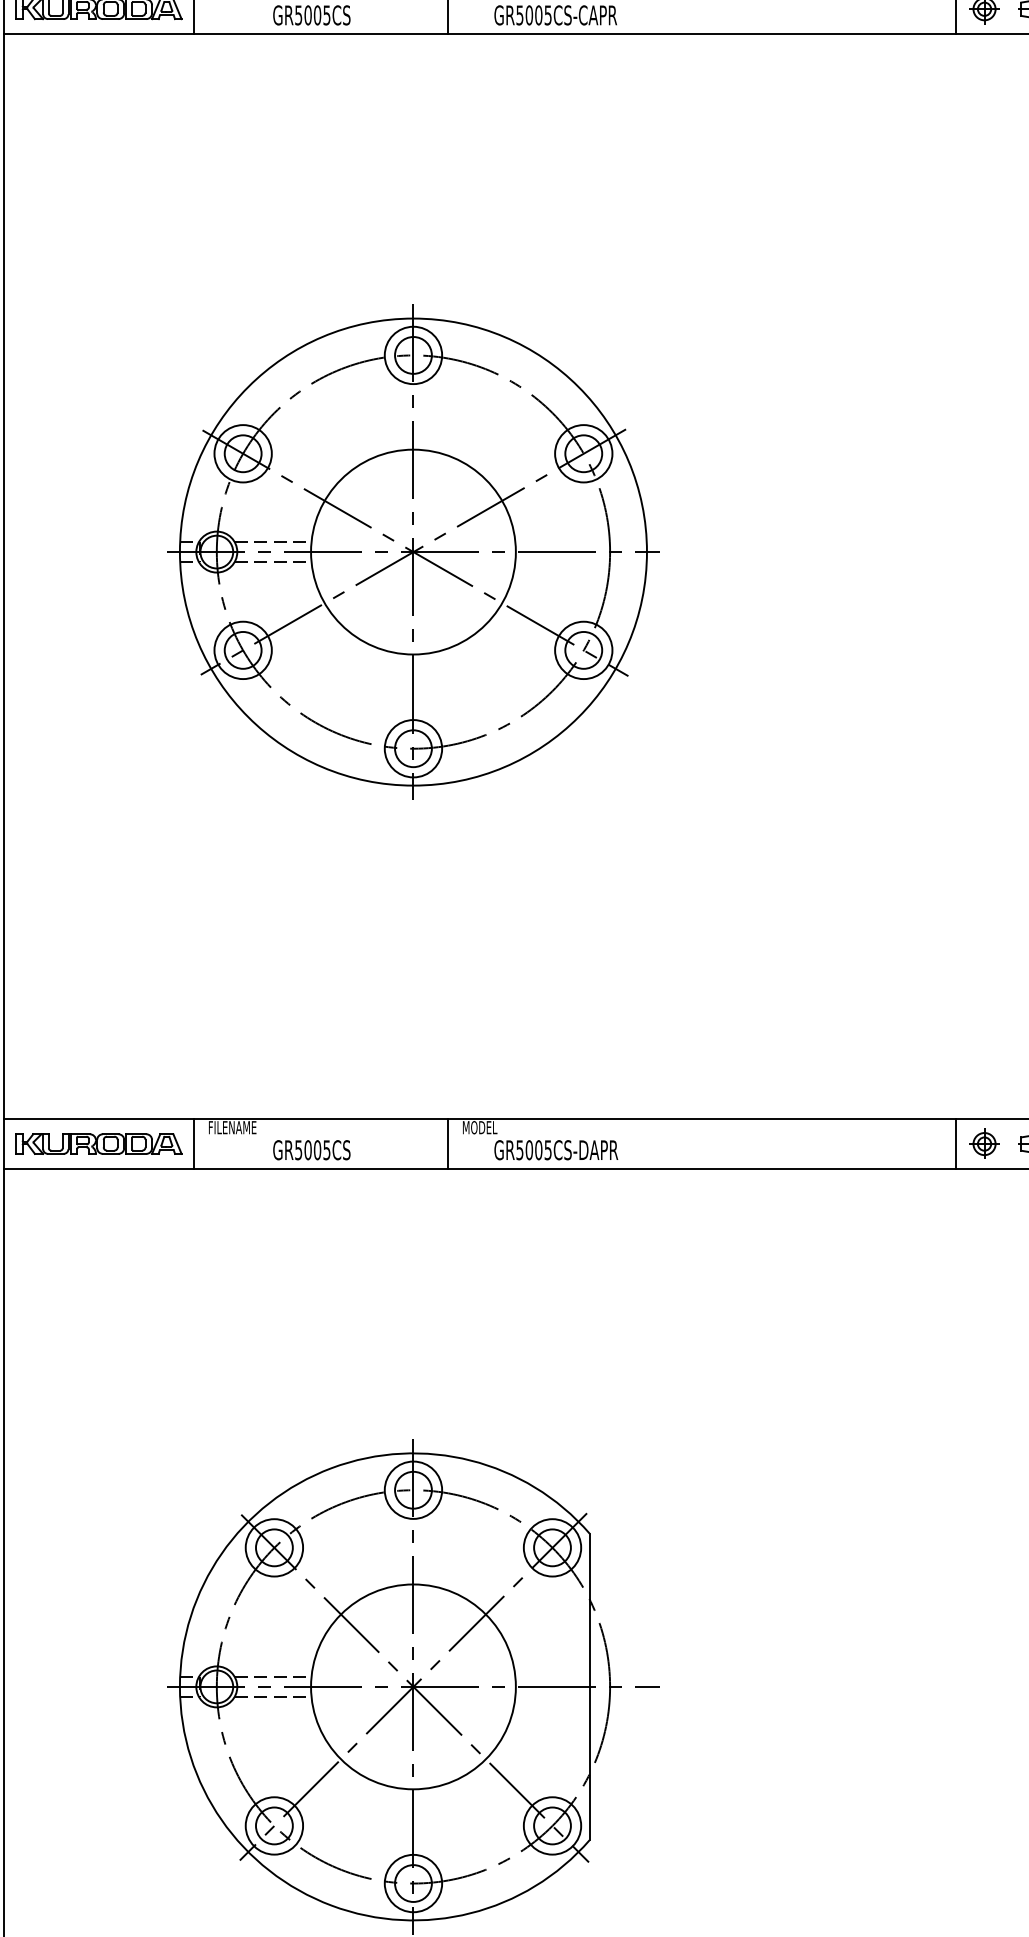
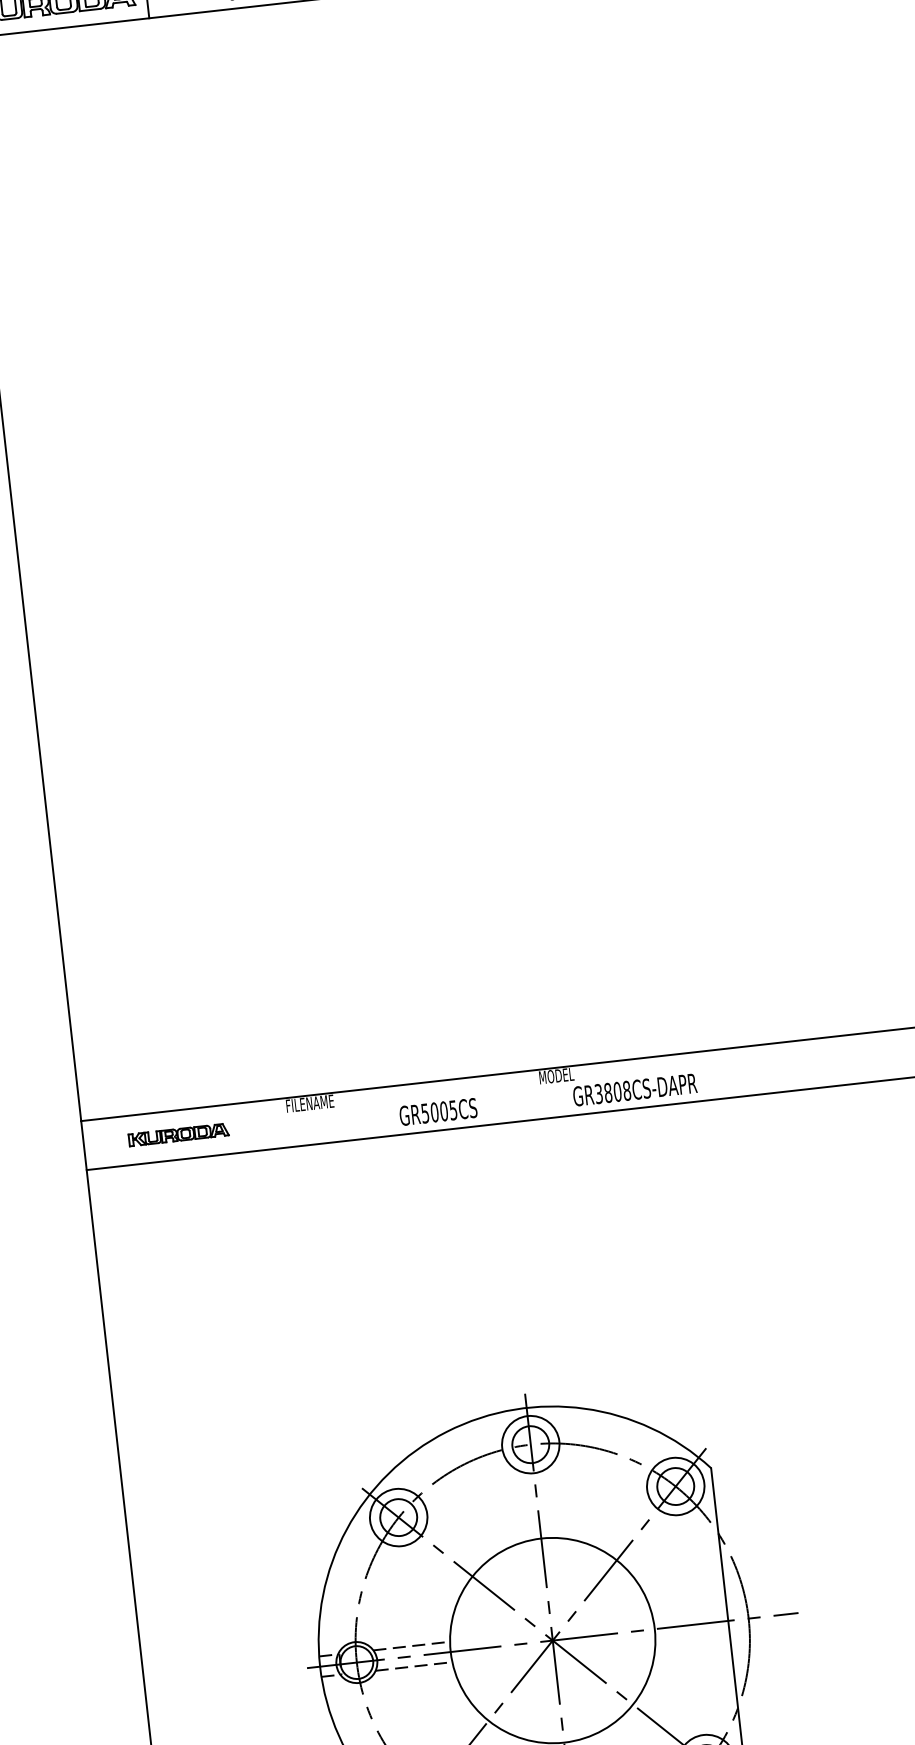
part: (413, 551) -> (425, 509), removed
part: (98, 1143) -> (178, 1134), size x0.6
line: (193, 1143) -> (272, 1123), removed
line: (447, 1143) -> (525, 1095), removed
text: (311, 1150) -> (438, 1112), moved
text: (533, 1150) -> (612, 1092), GR5005CS-DAPR -> GR3808CS-DAPR

